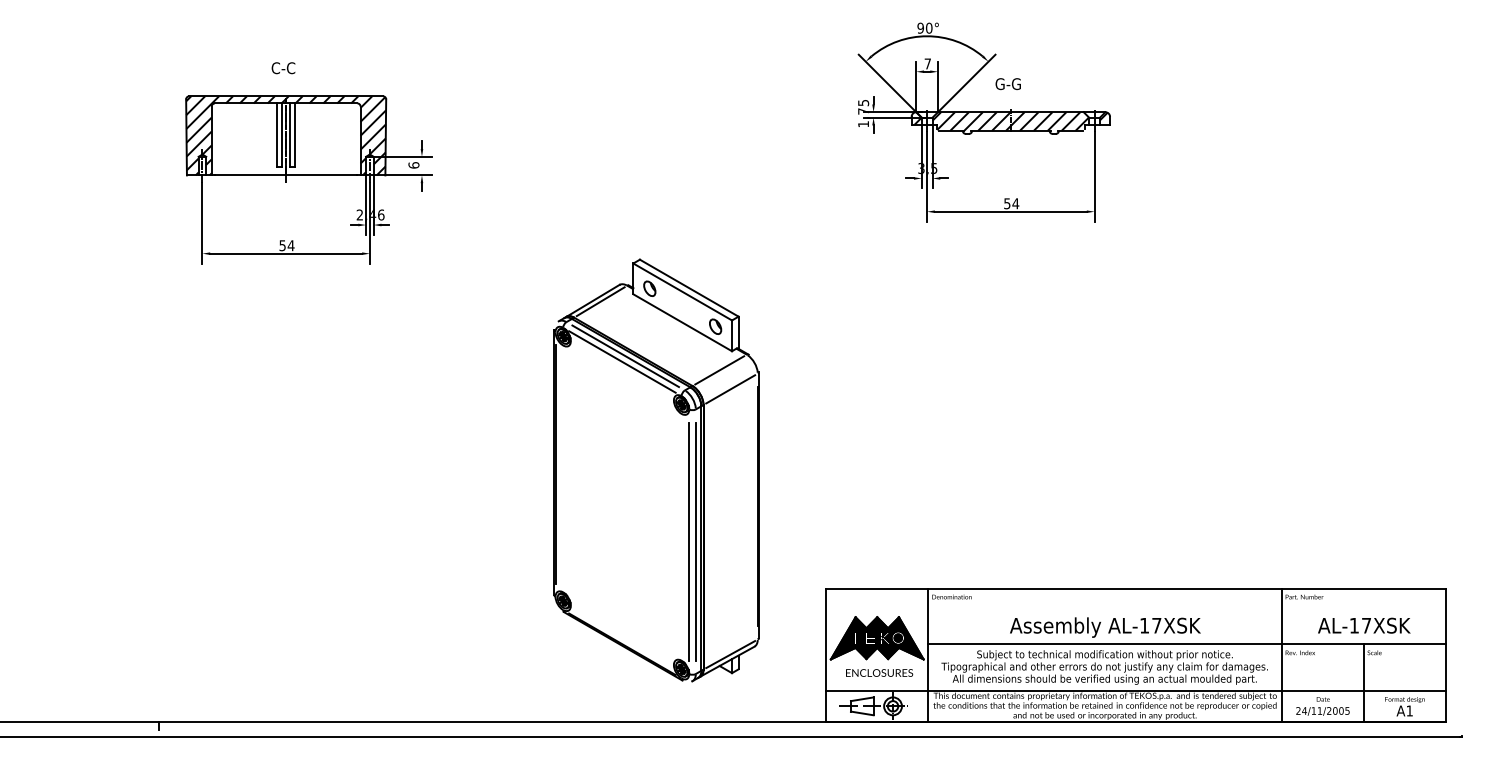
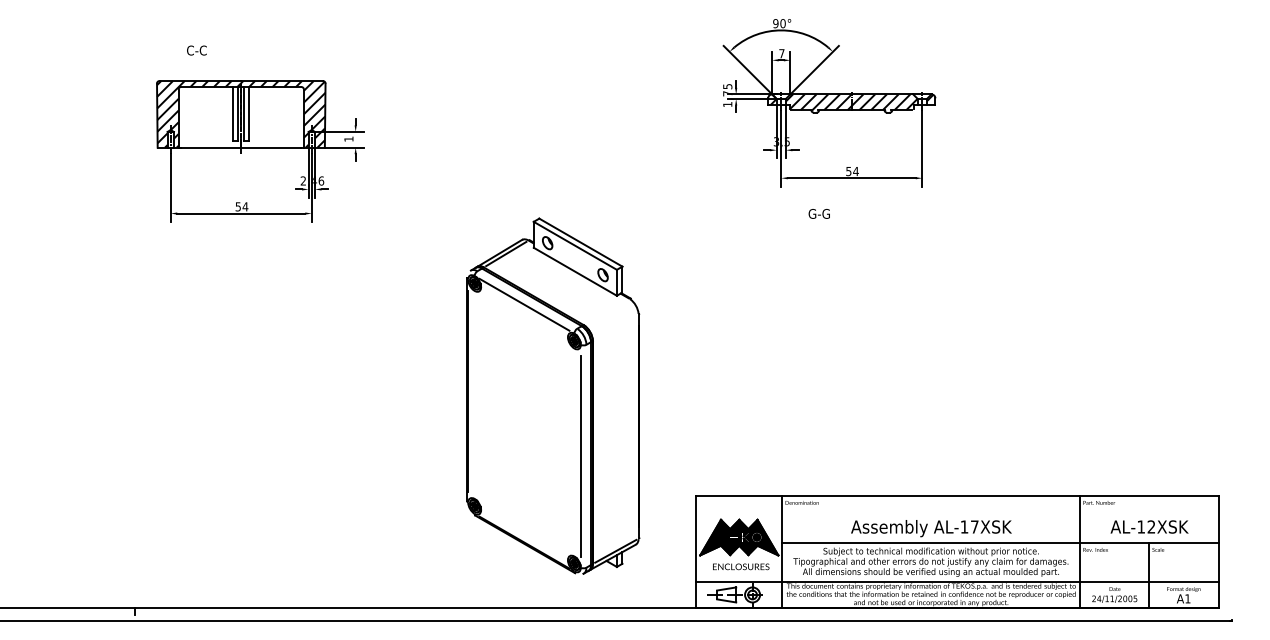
text: (283, 68) -> (196, 50), moved
text: (1007, 84) -> (818, 214), moved
text: (413, 165) -> (348, 139), 6 -> 1
line: (625, 356) -> (527, 300), removed
line: (719, 370) -> (606, 311), removed
line: (730, 389) -> (615, 328), removed
line: (695, 541) -> (586, 456), removed
text: (1366, 625) -> (1151, 526), AL-17XSK -> AL-12XSK

